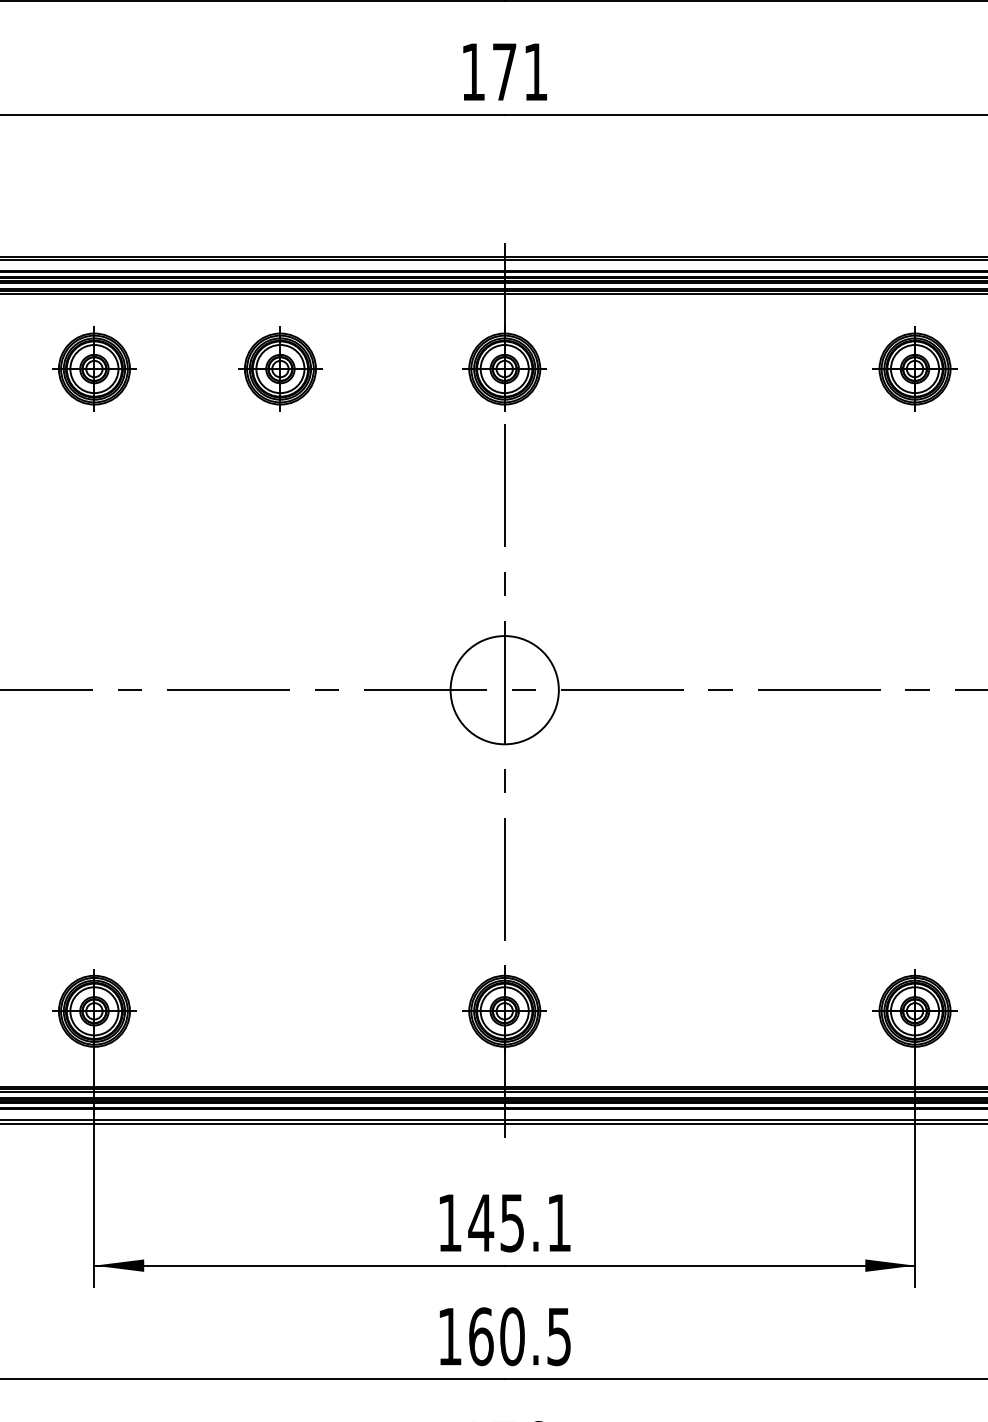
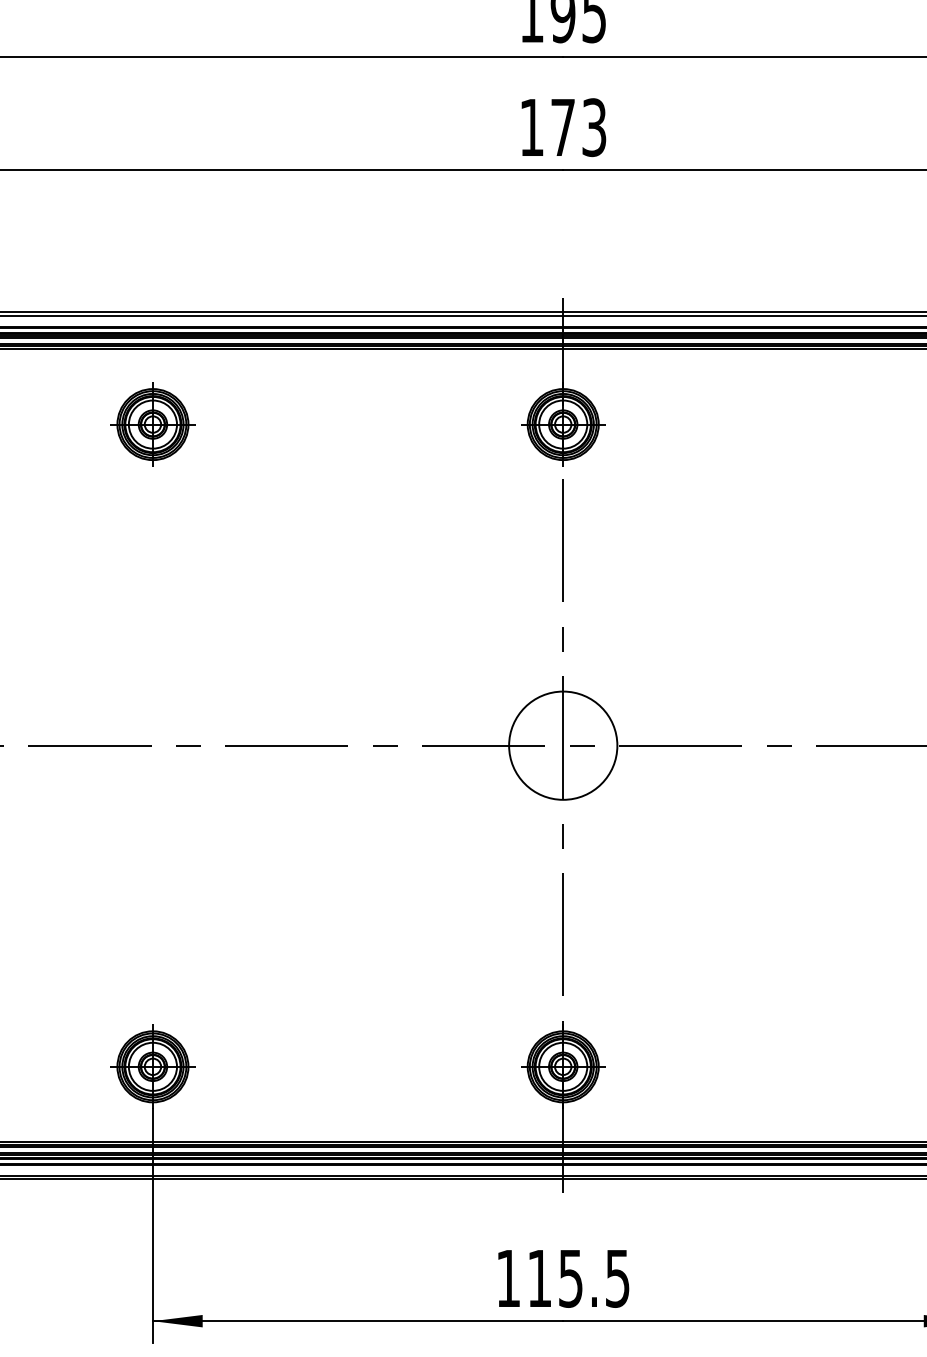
text: (535, 71) -> (594, 127), 171 -> 173
part: (280, 368) -> (339, 424), removed
text: (519, 1223) -> (578, 1279), 145.1 -> 115.5

